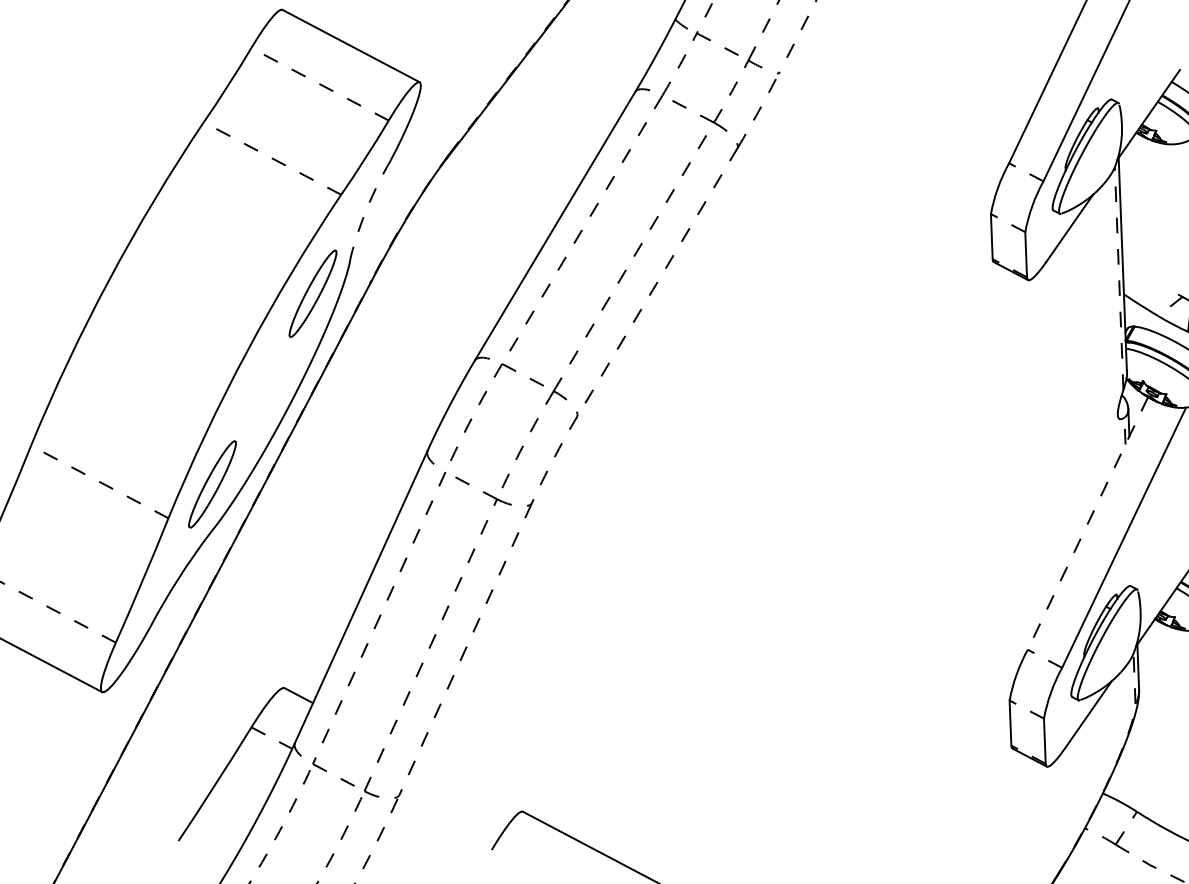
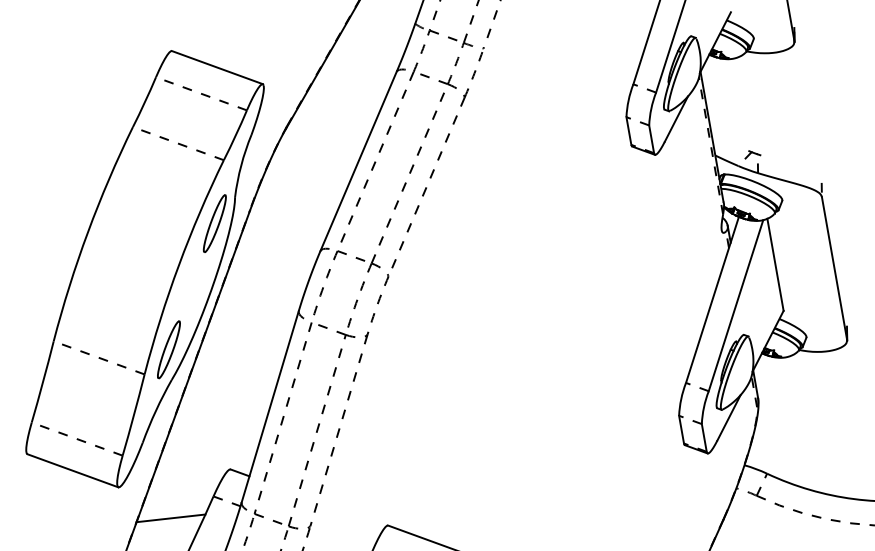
arc: (368, 207) -> (241, 165), dashed -> solid
line: (1087, 524) -> (712, 300), dashed -> solid
line: (178, 753) -> (170, 518), added

